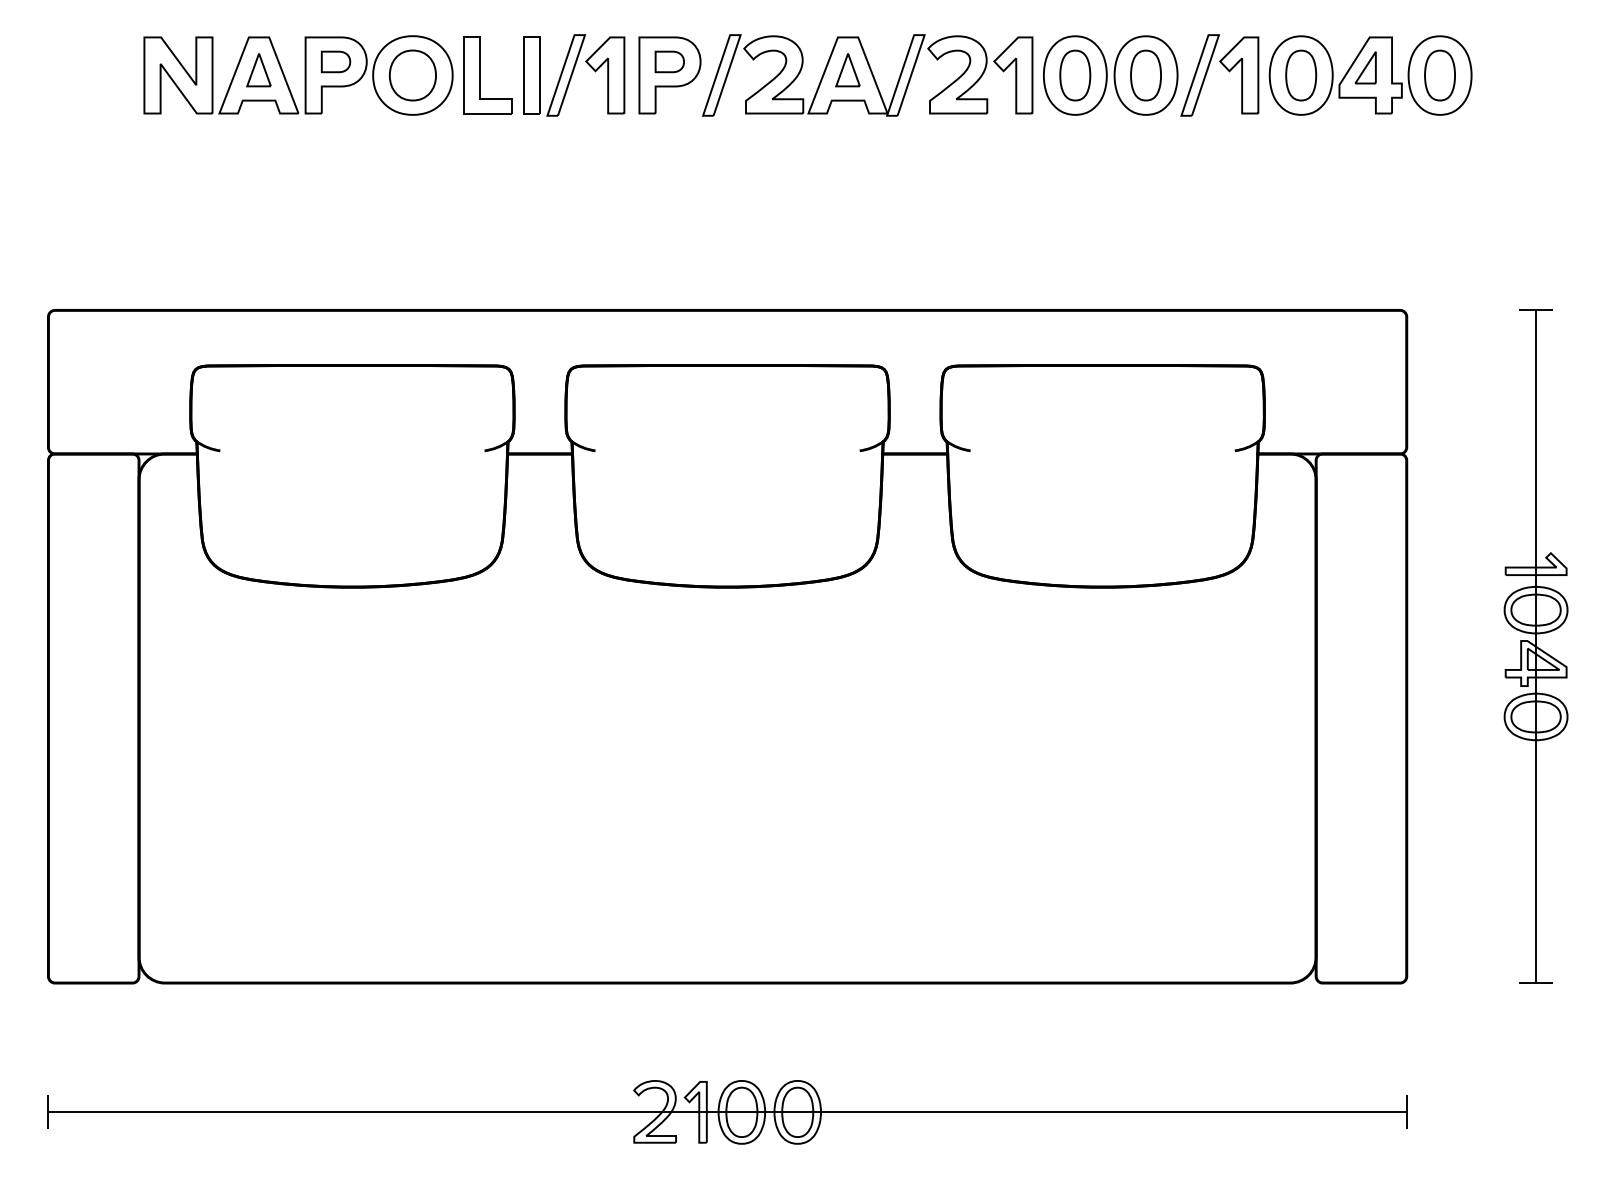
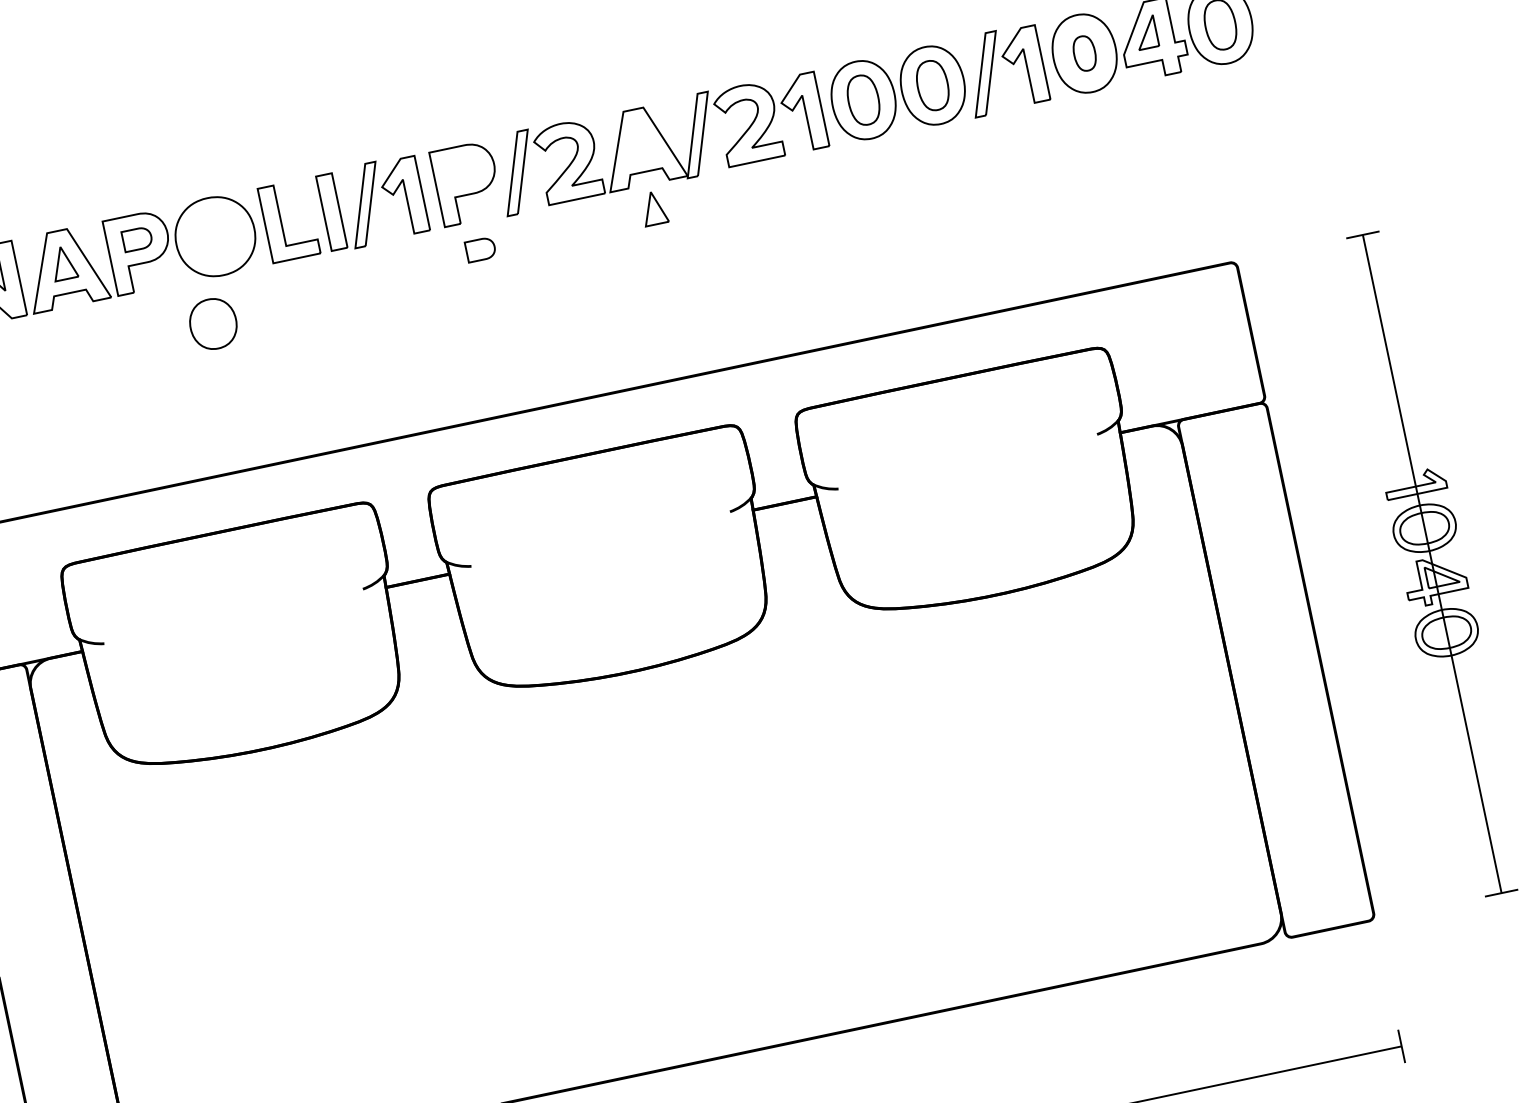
part: (669, 61) -> (480, 249), moved
part: (847, 70) -> (653, 208), moved
part: (412, 75) -> (212, 324), moved
part: (1301, 75) -> (1084, 53), size x0.7

